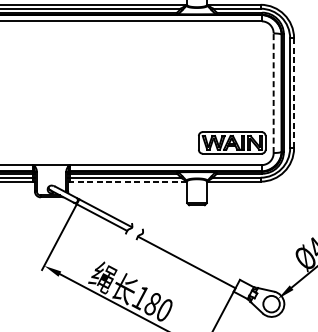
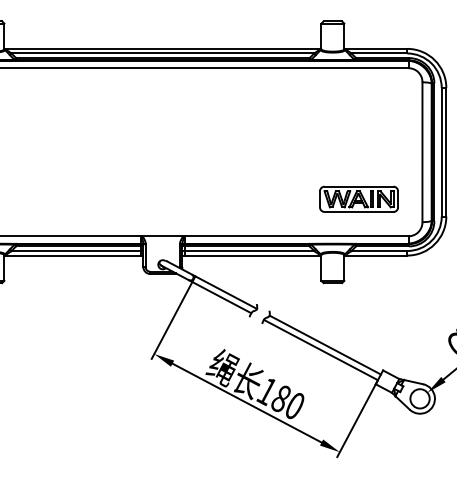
line: (273, 93) -> (422, 152), dashed -> solid
line: (294, 93) -> (446, 152), dashed -> solid
part: (231, 142) -> (358, 198), moved
line: (128, 181) -> (252, 255), dashed -> solid
line: (189, 257) -> (324, 344), added

